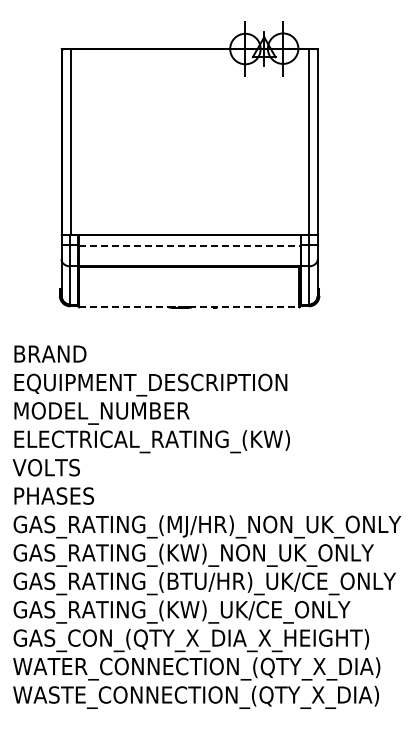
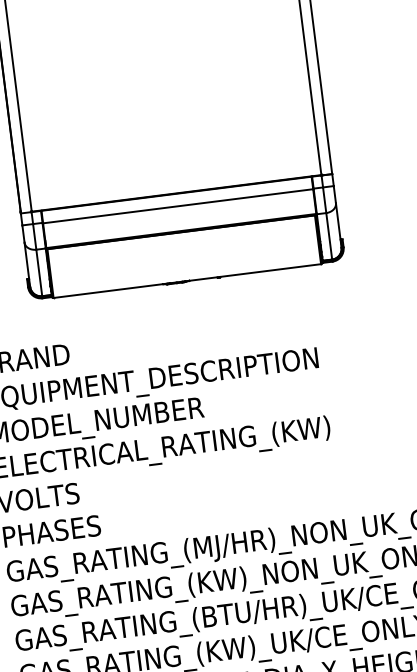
line: (190, 245) -> (179, 205), dashed -> solid
line: (189, 307) -> (187, 281), dashed -> solid

